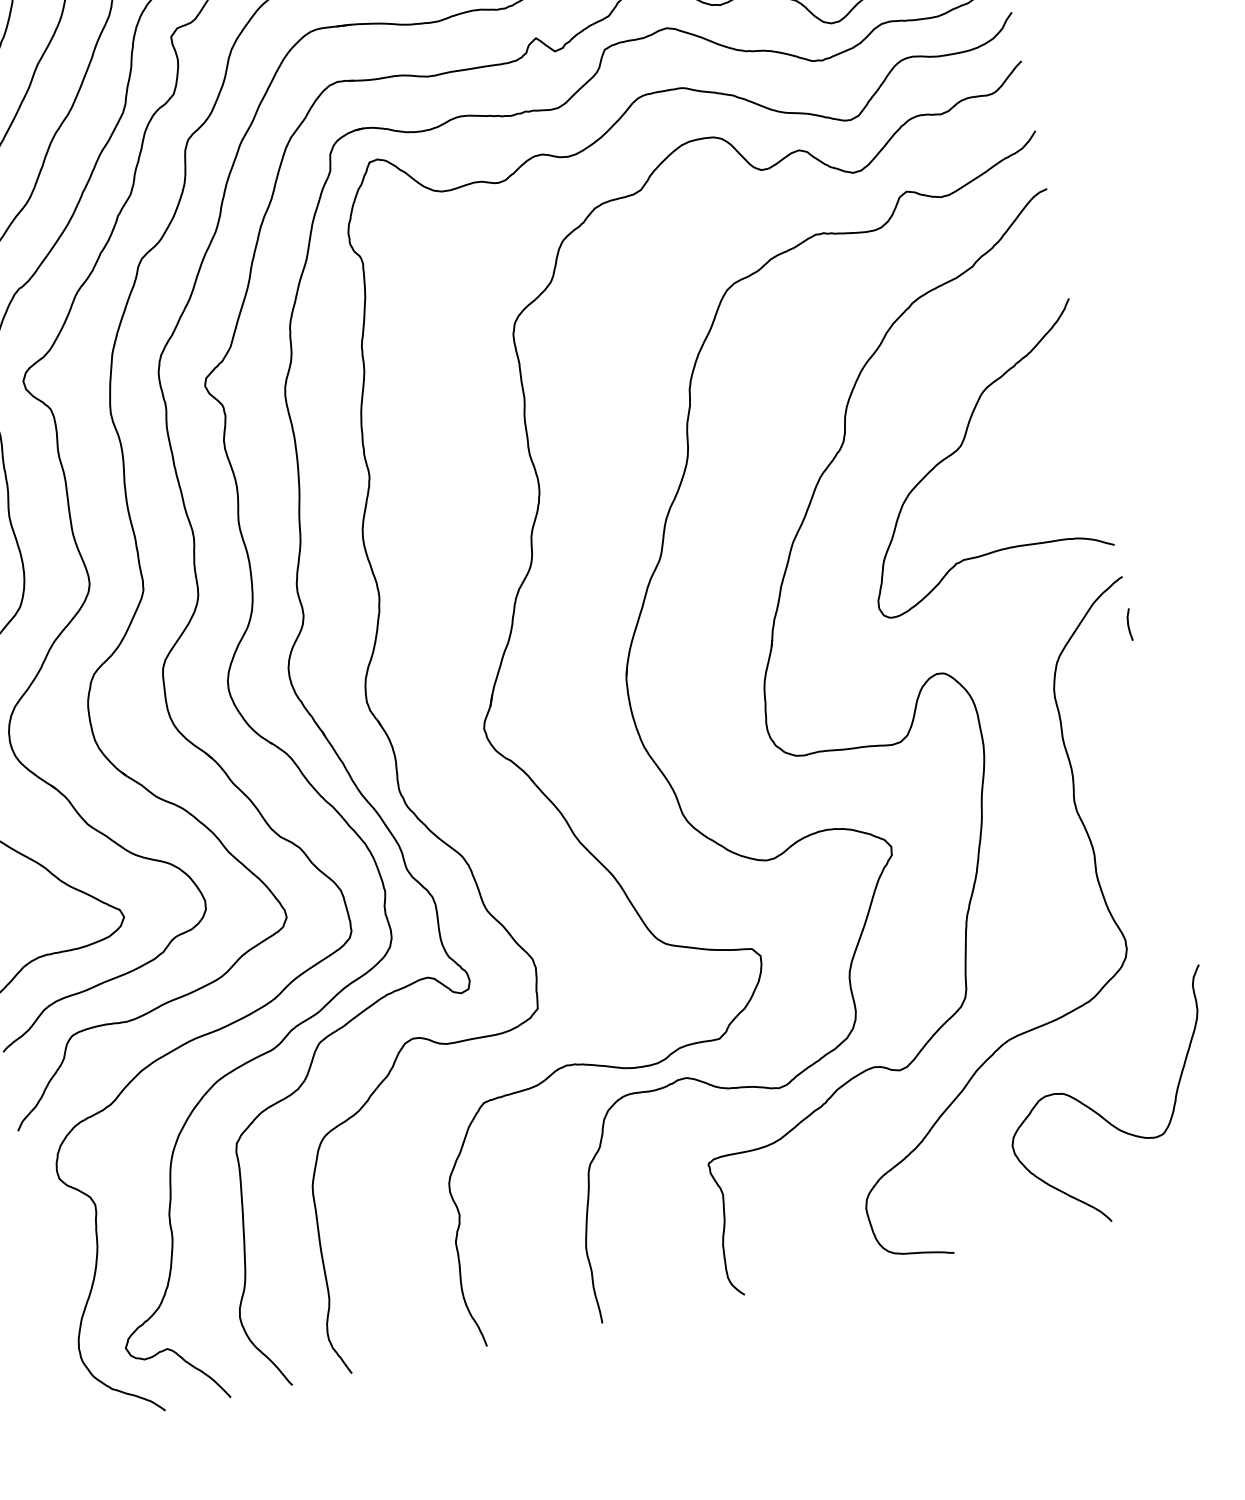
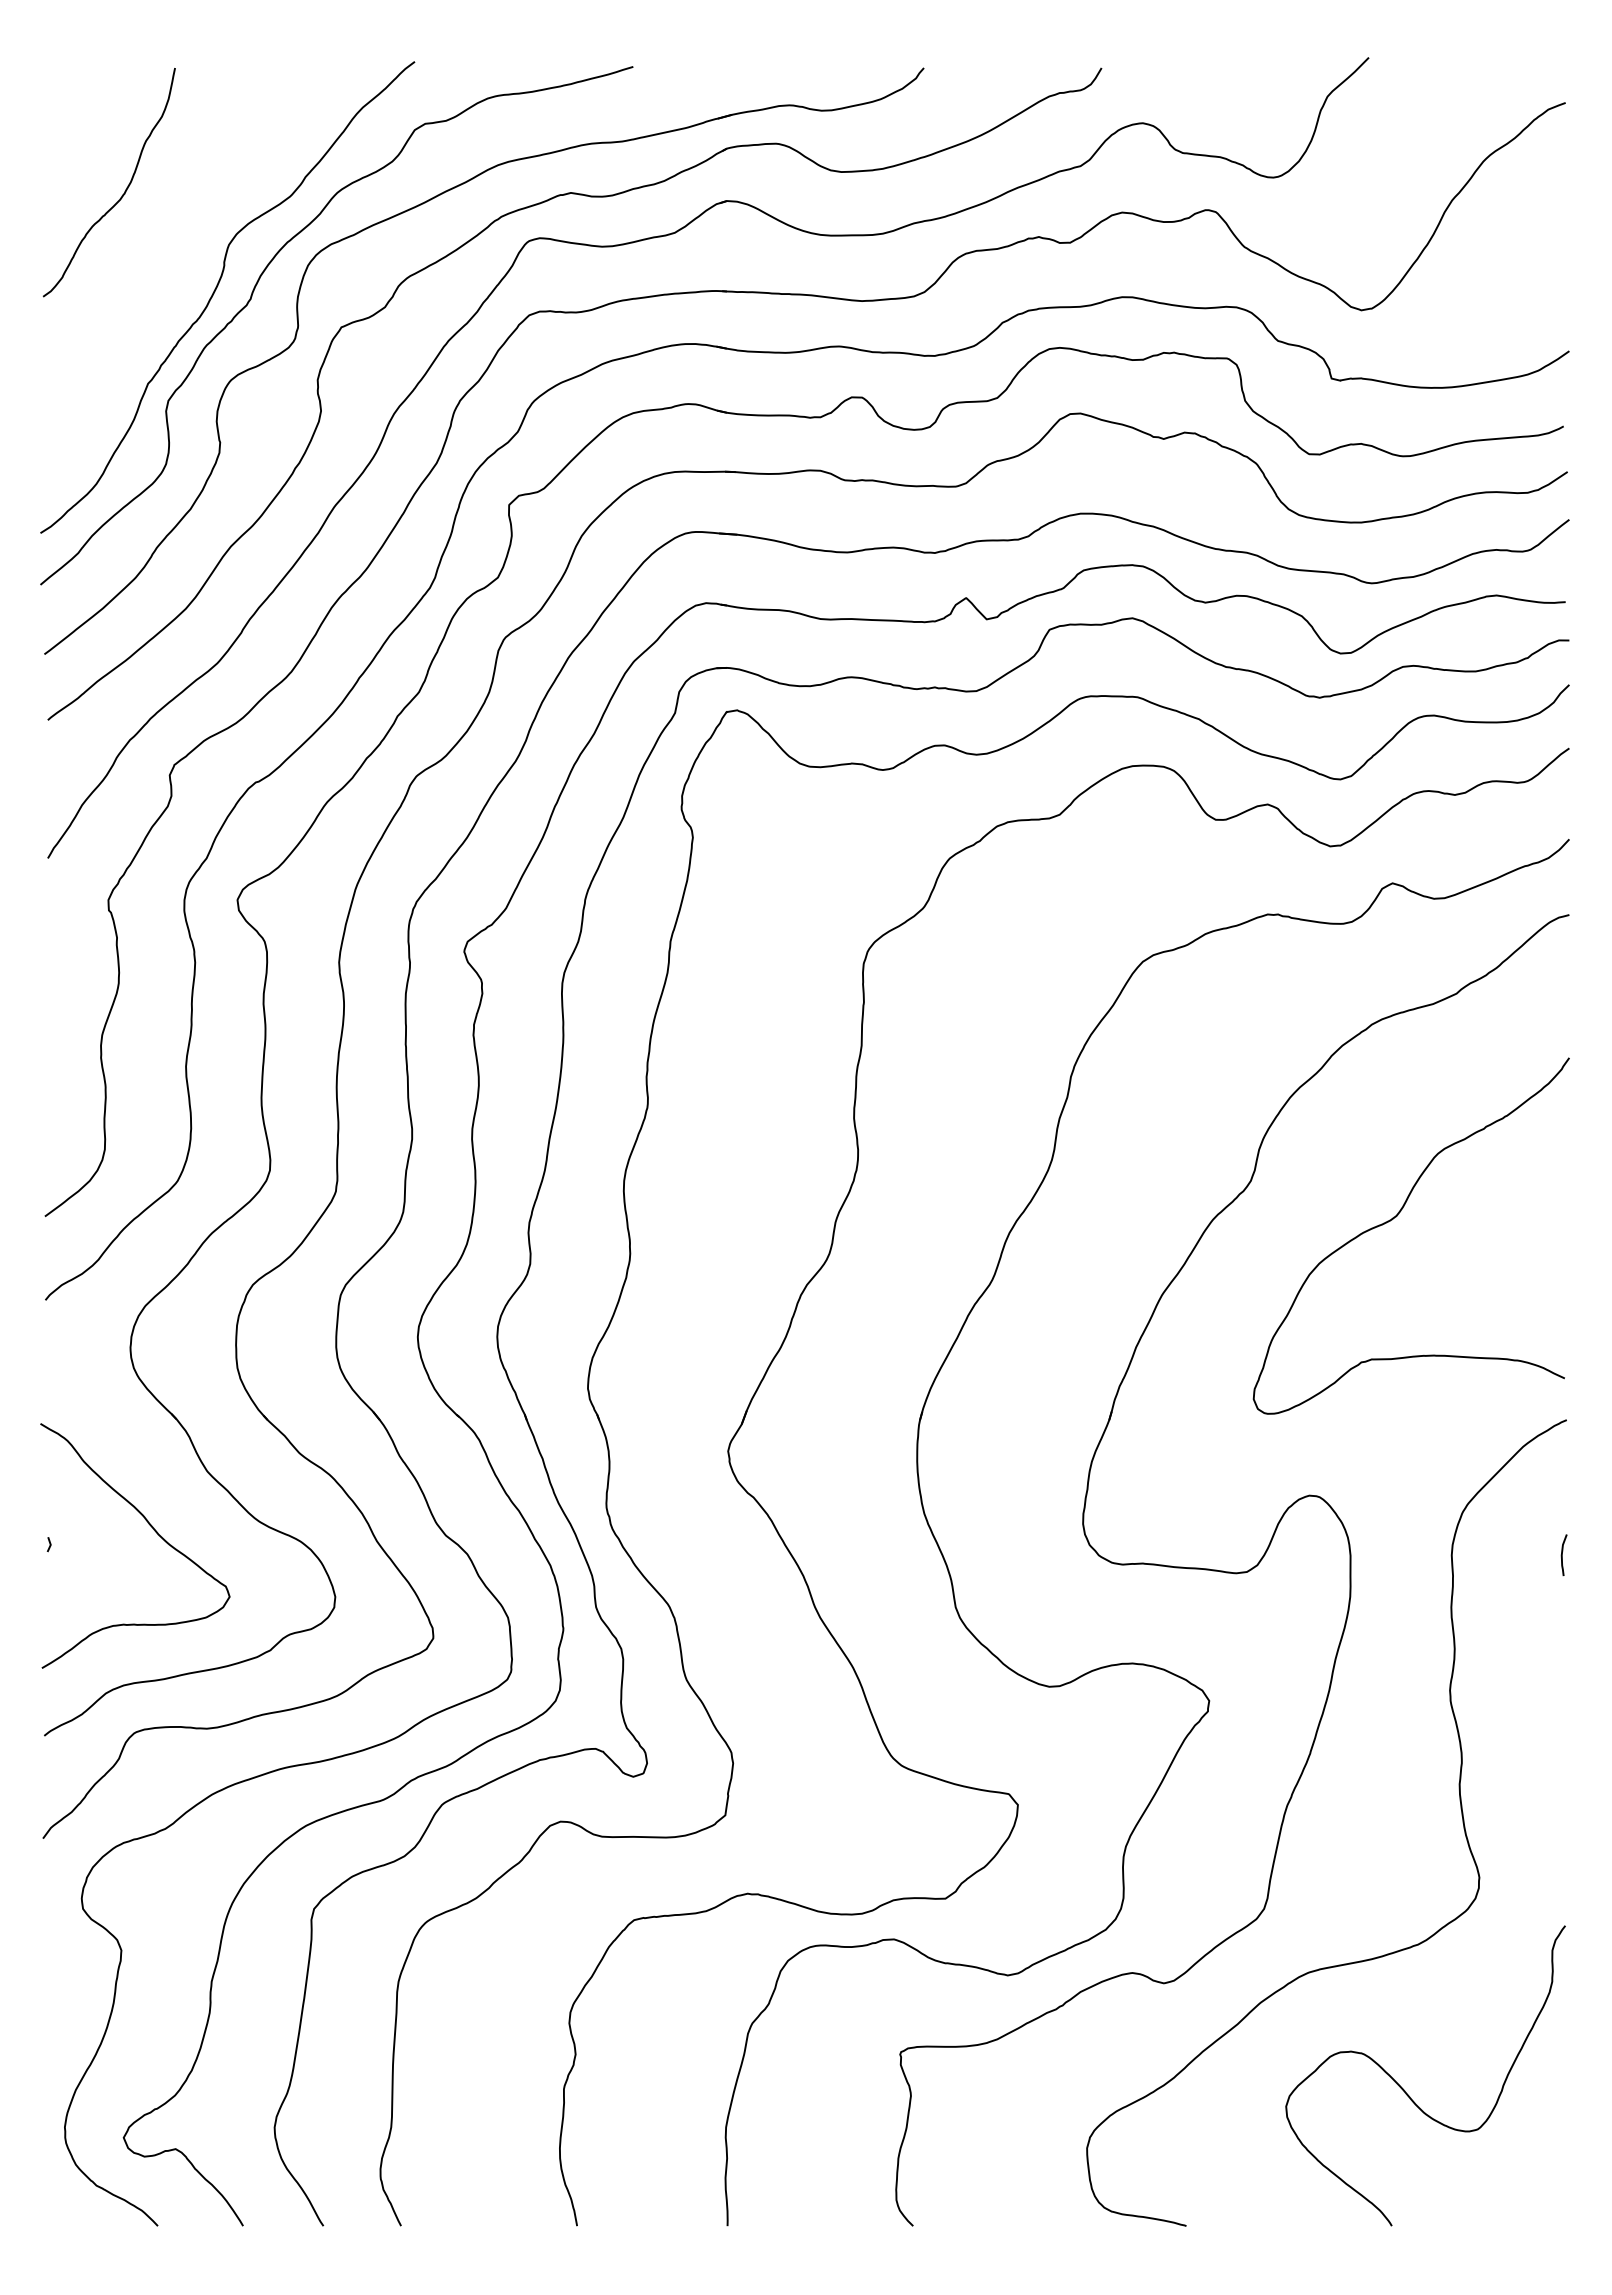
curve: (1128, 625) -> (1562, 1555), moved

